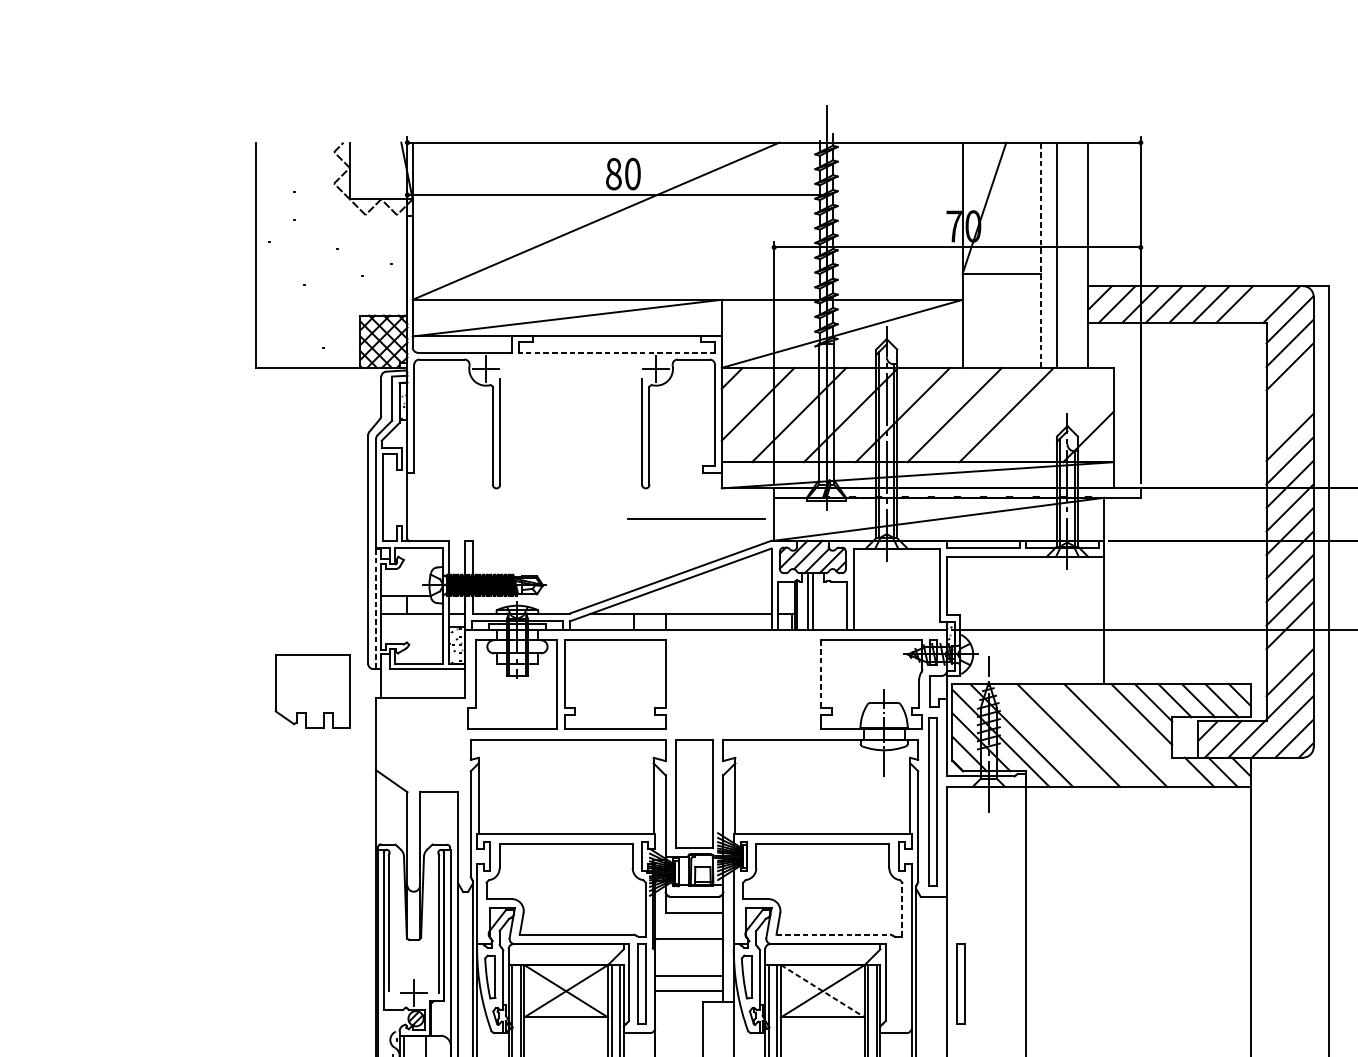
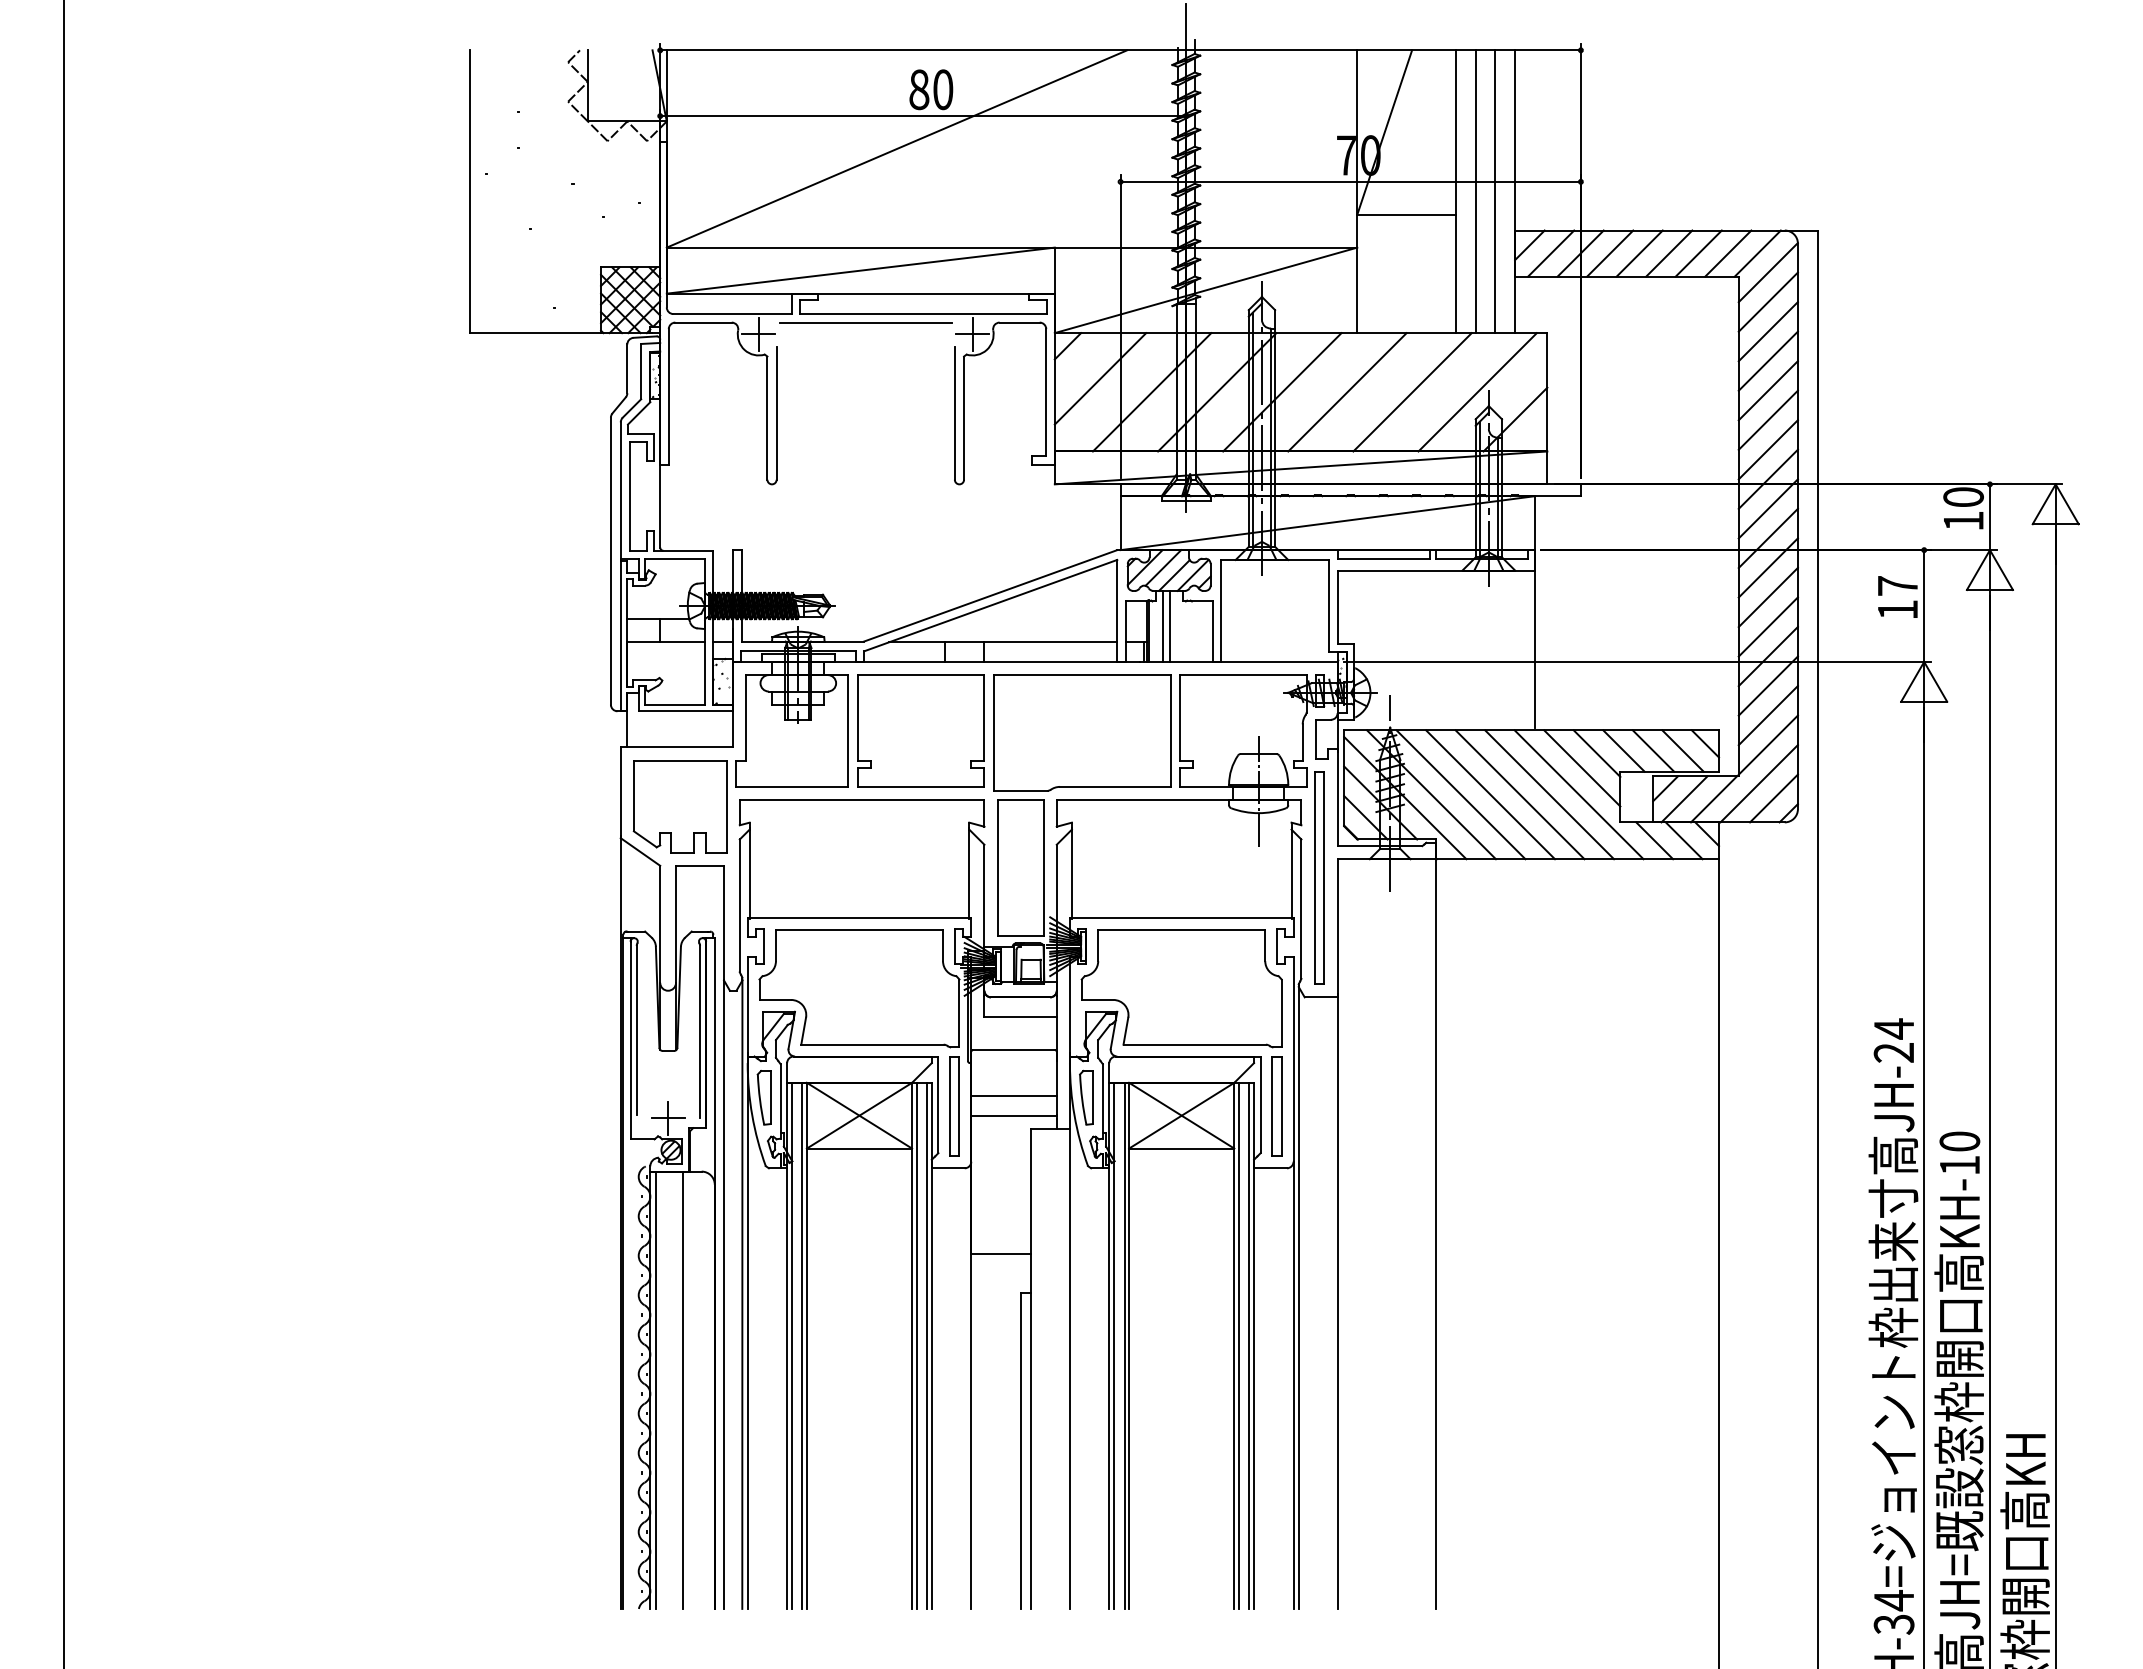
line: (1040, 255) -> (1455, 191), dashed -> solid
line: (1072, 255) -> (1495, 191), added
line: (1258, 304) -> (1728, 253), added
line: (617, 353) -> (923, 314), dashed -> solid
line: (1289, 389) -> (1767, 360), added
line: (1289, 413) -> (1767, 390), added
line: (1058, 415) -> (1477, 392), added
line: (696, 518) -> (865, 322), moved
line: (375, 609) -> (620, 636), dashed -> solid
line: (1289, 648) -> (1767, 685), added
line: (821, 674) -> (1179, 717), dashed -> solid
part: (743, 686) -> (1082, 732), added
part: (312, 691) -> (679, 806), moved
line: (1044, 735) -> (1460, 794), added
line: (1091, 735) -> (1519, 794), added
line: (1138, 735) -> (1578, 794), added
line: (902, 909) -> (1281, 1013), dashed -> solid
line: (833, 934) -> (1195, 1044), dashed -> solid
part: (960, 983) -> (1276, 1106), moved
line: (823, 991) -> (1182, 1115), dashed -> solid

